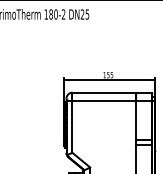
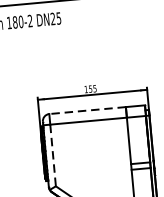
line: (104, 92) -> (87, 110), solid -> dashed
line: (72, 127) -> (53, 155), solid -> dashed

